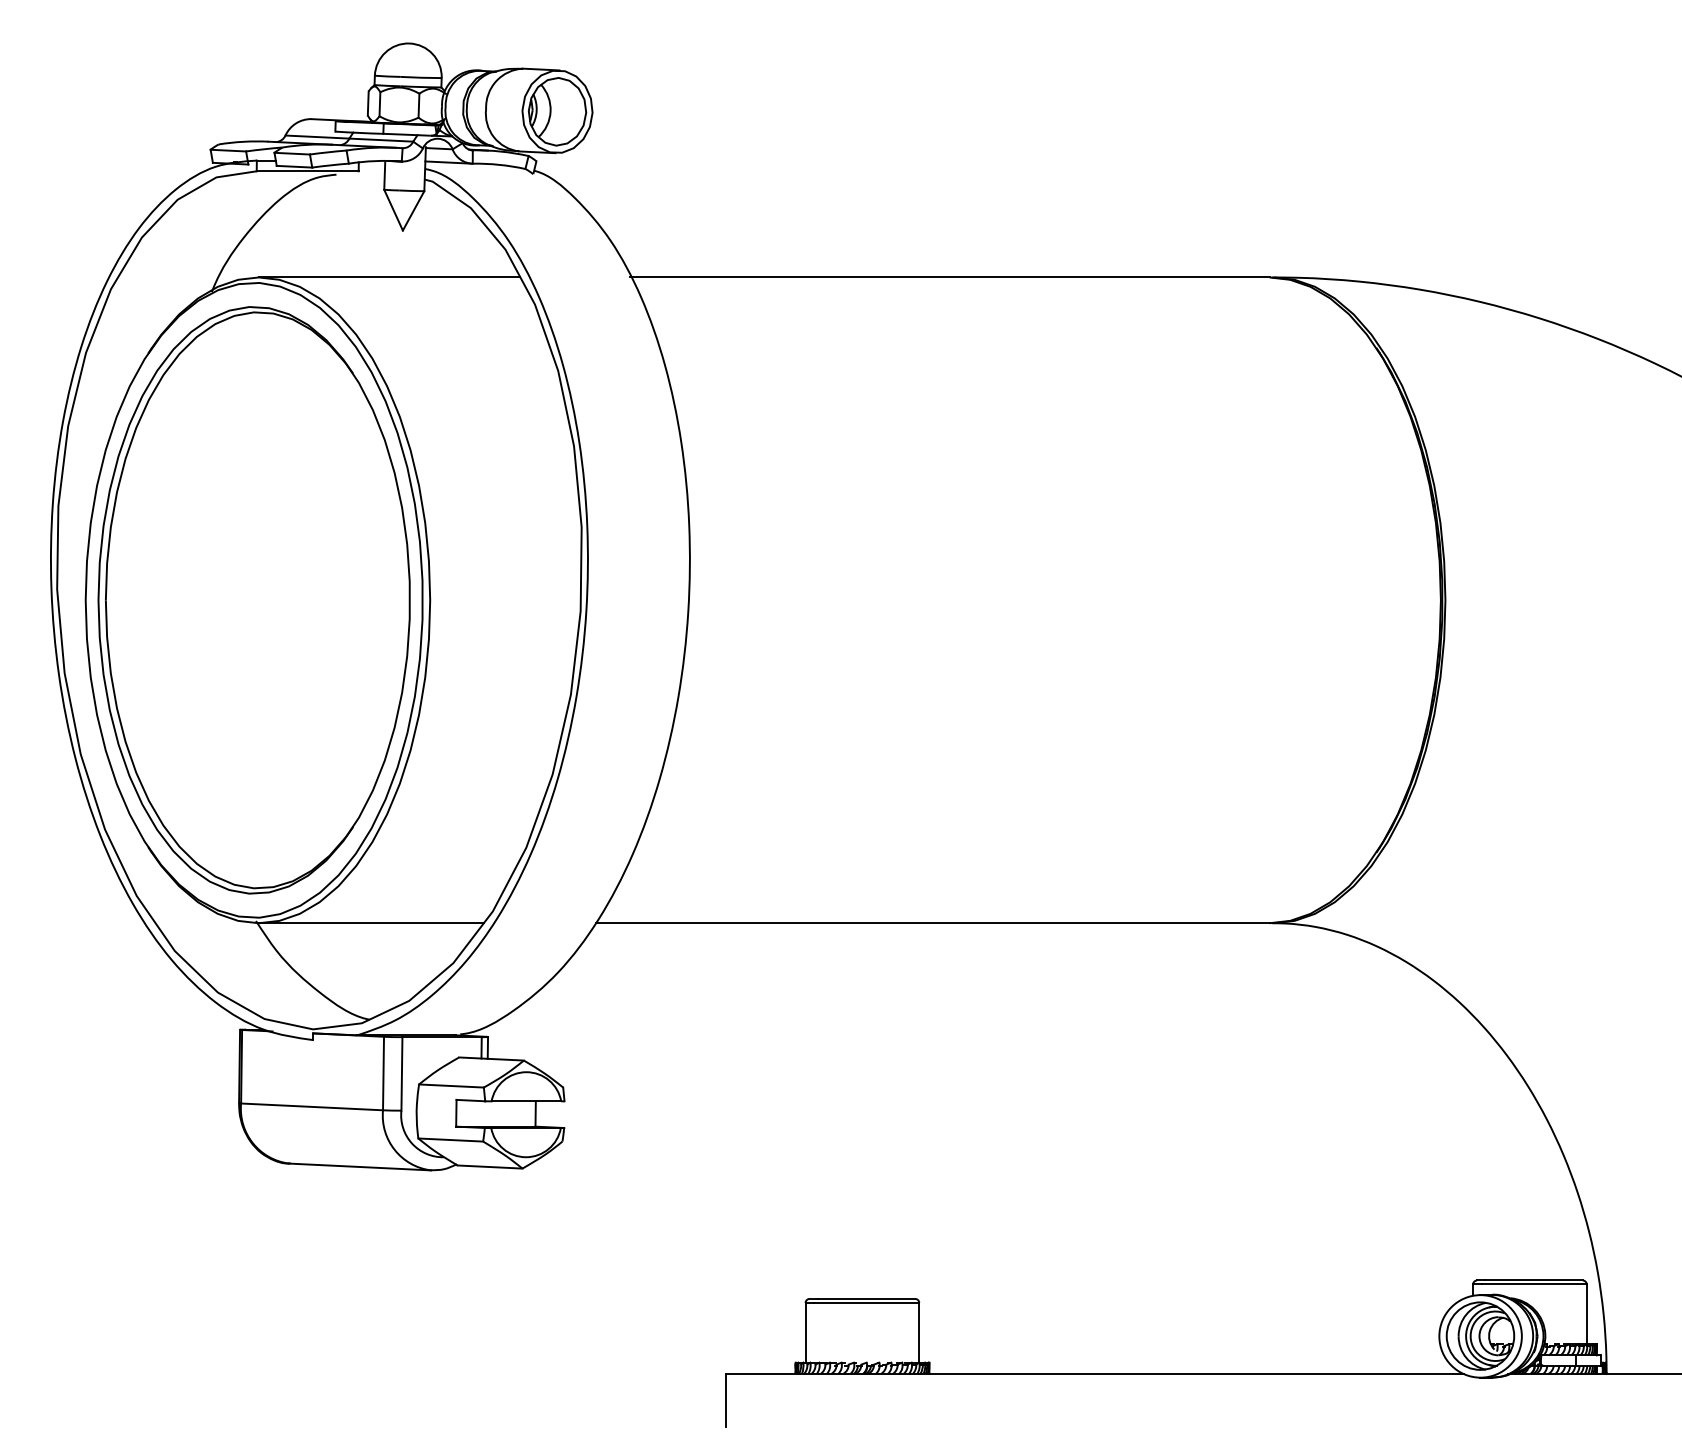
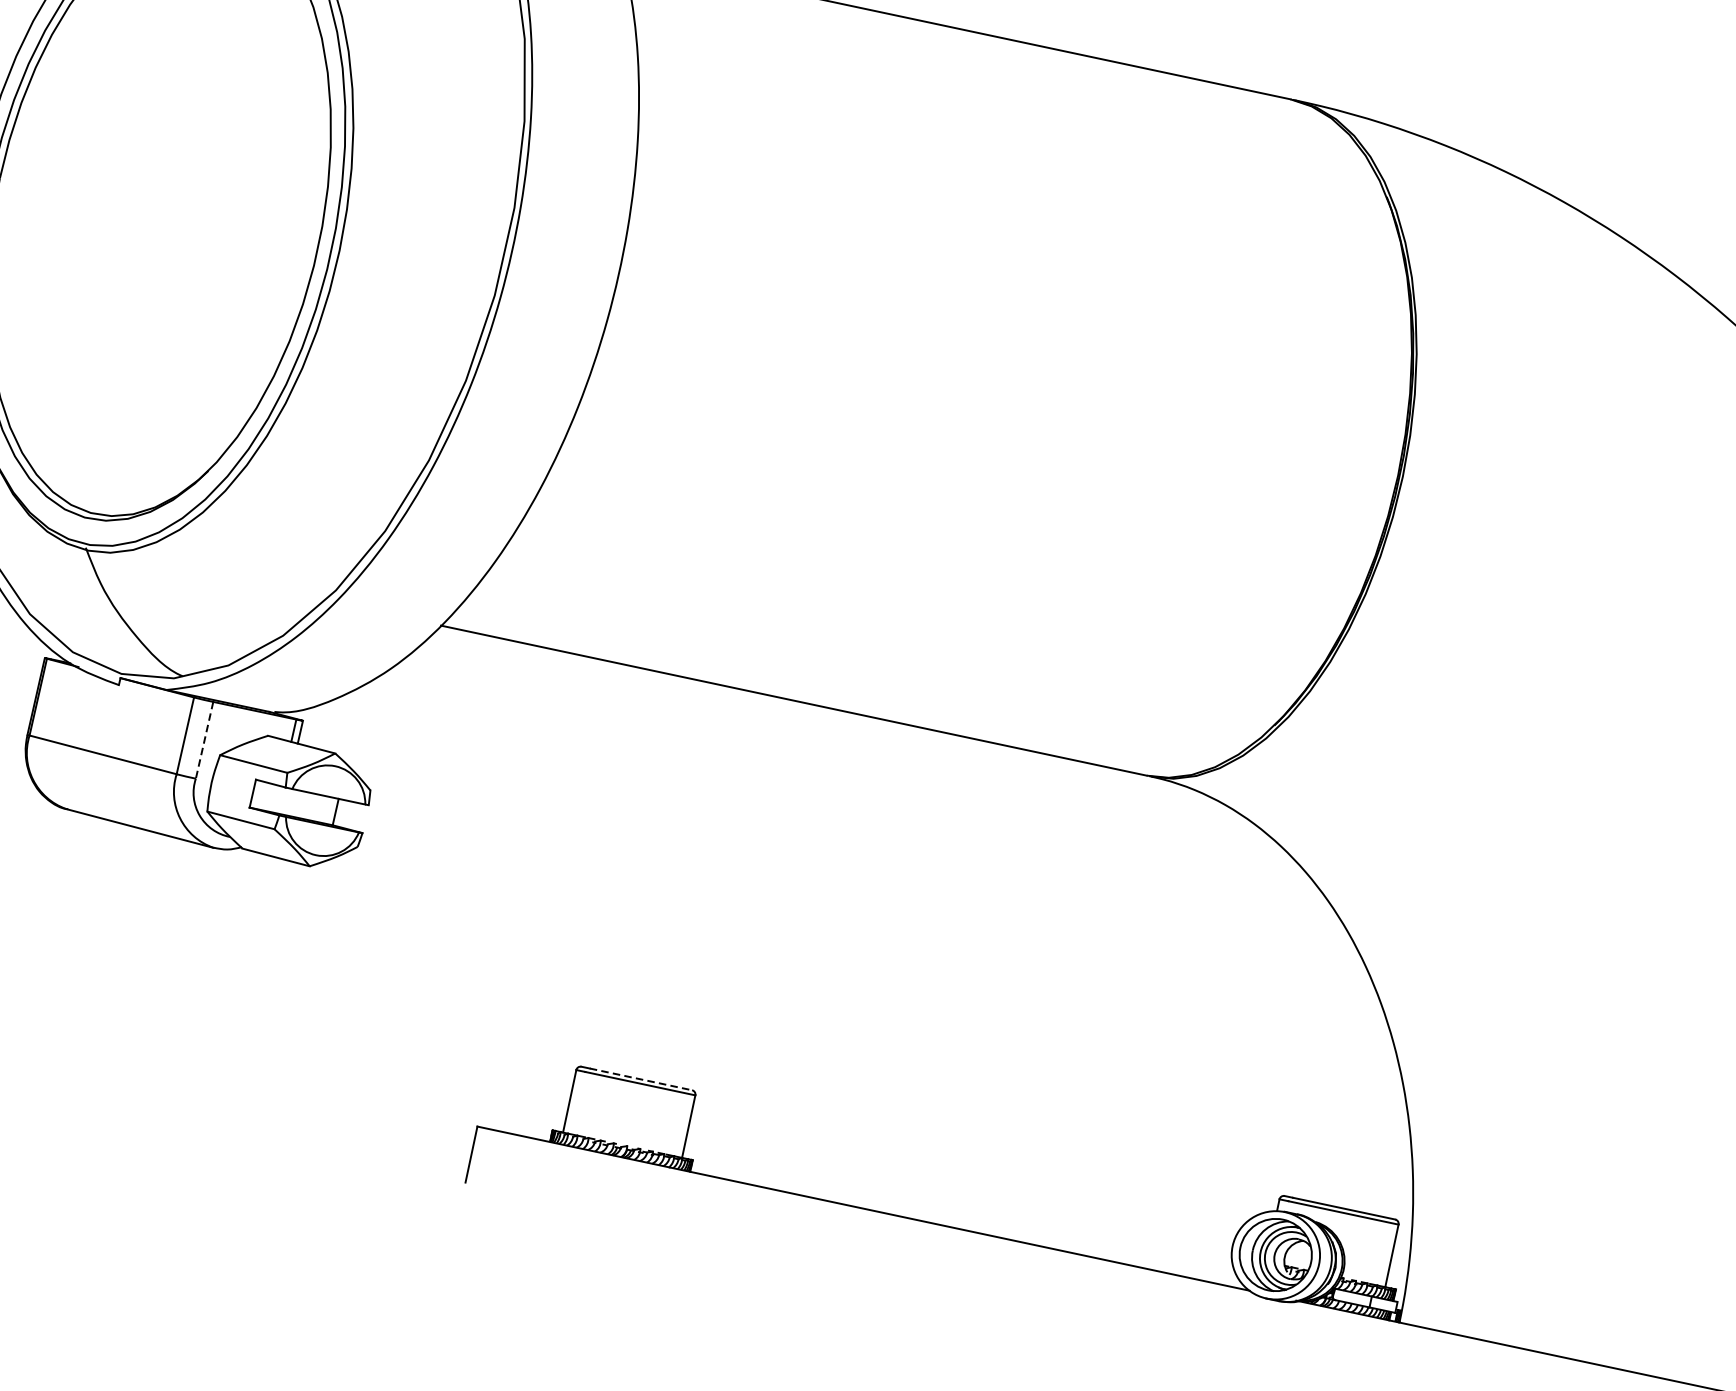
line: (370, 923) -> (205, 575), removed
line: (401, 1073) -> (204, 739), solid -> dashed
line: (866, 1298) -> (641, 1078), solid -> dashed

